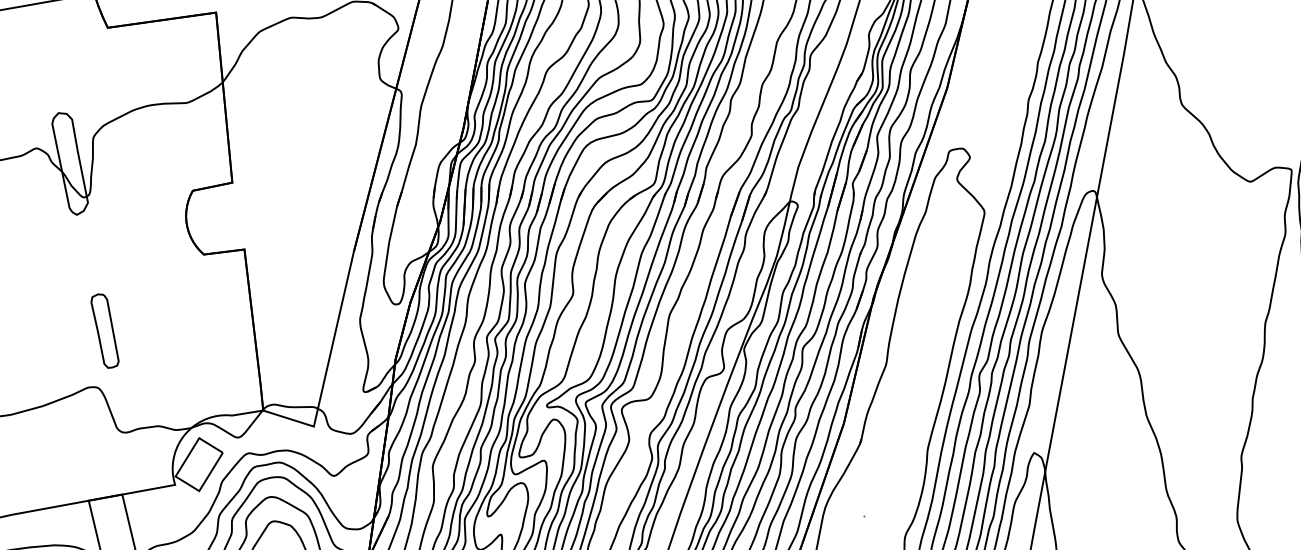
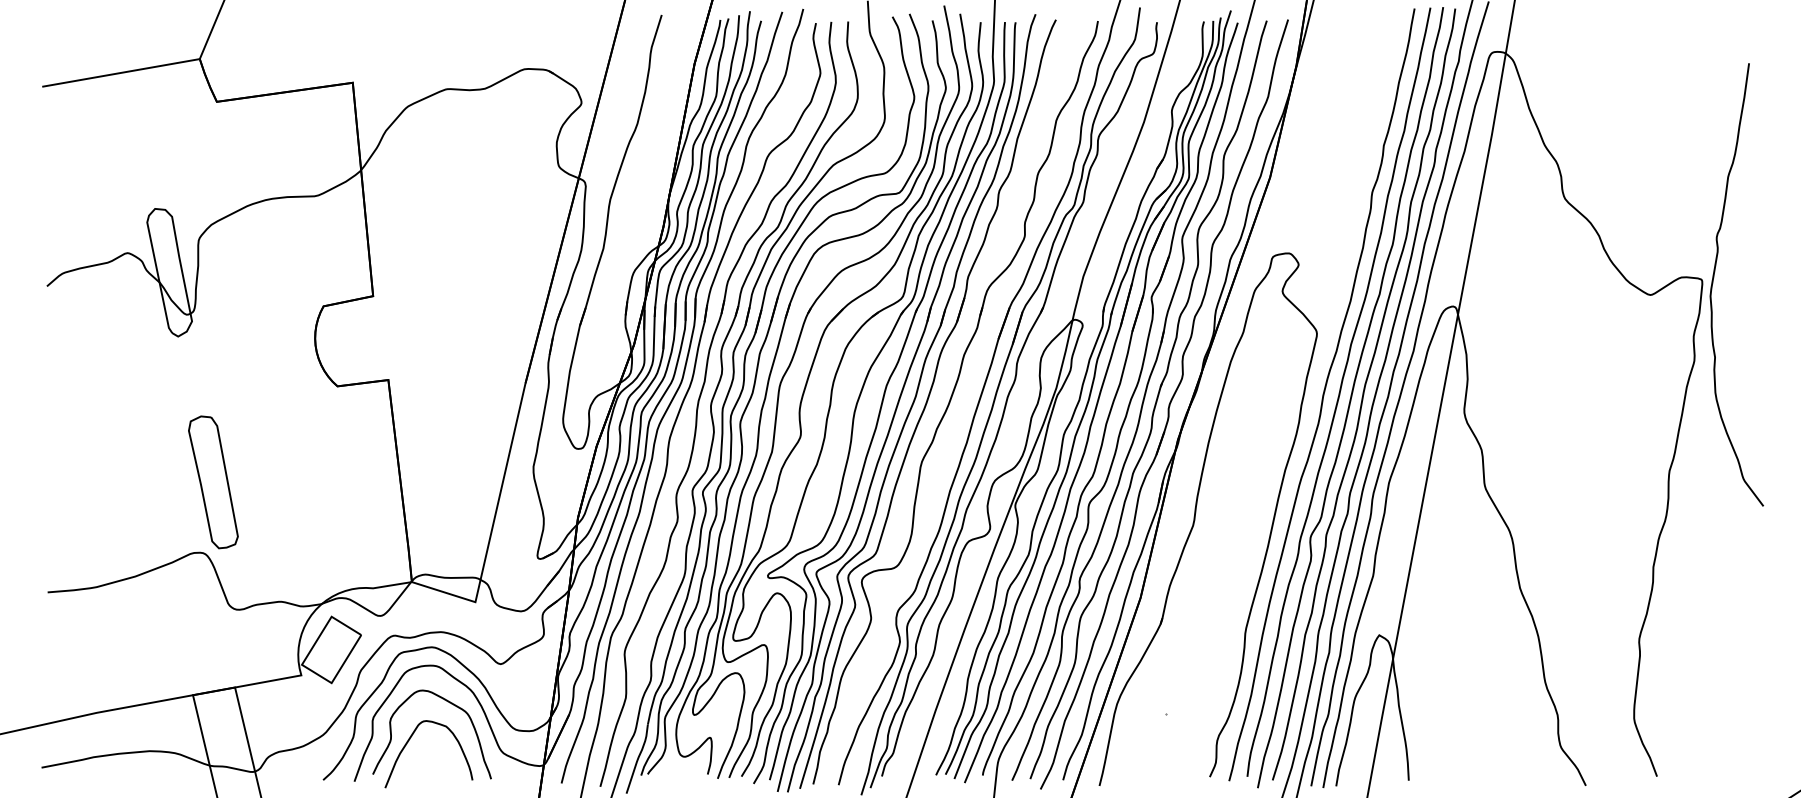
part: (105, 331) -> (213, 482), size x1.43

